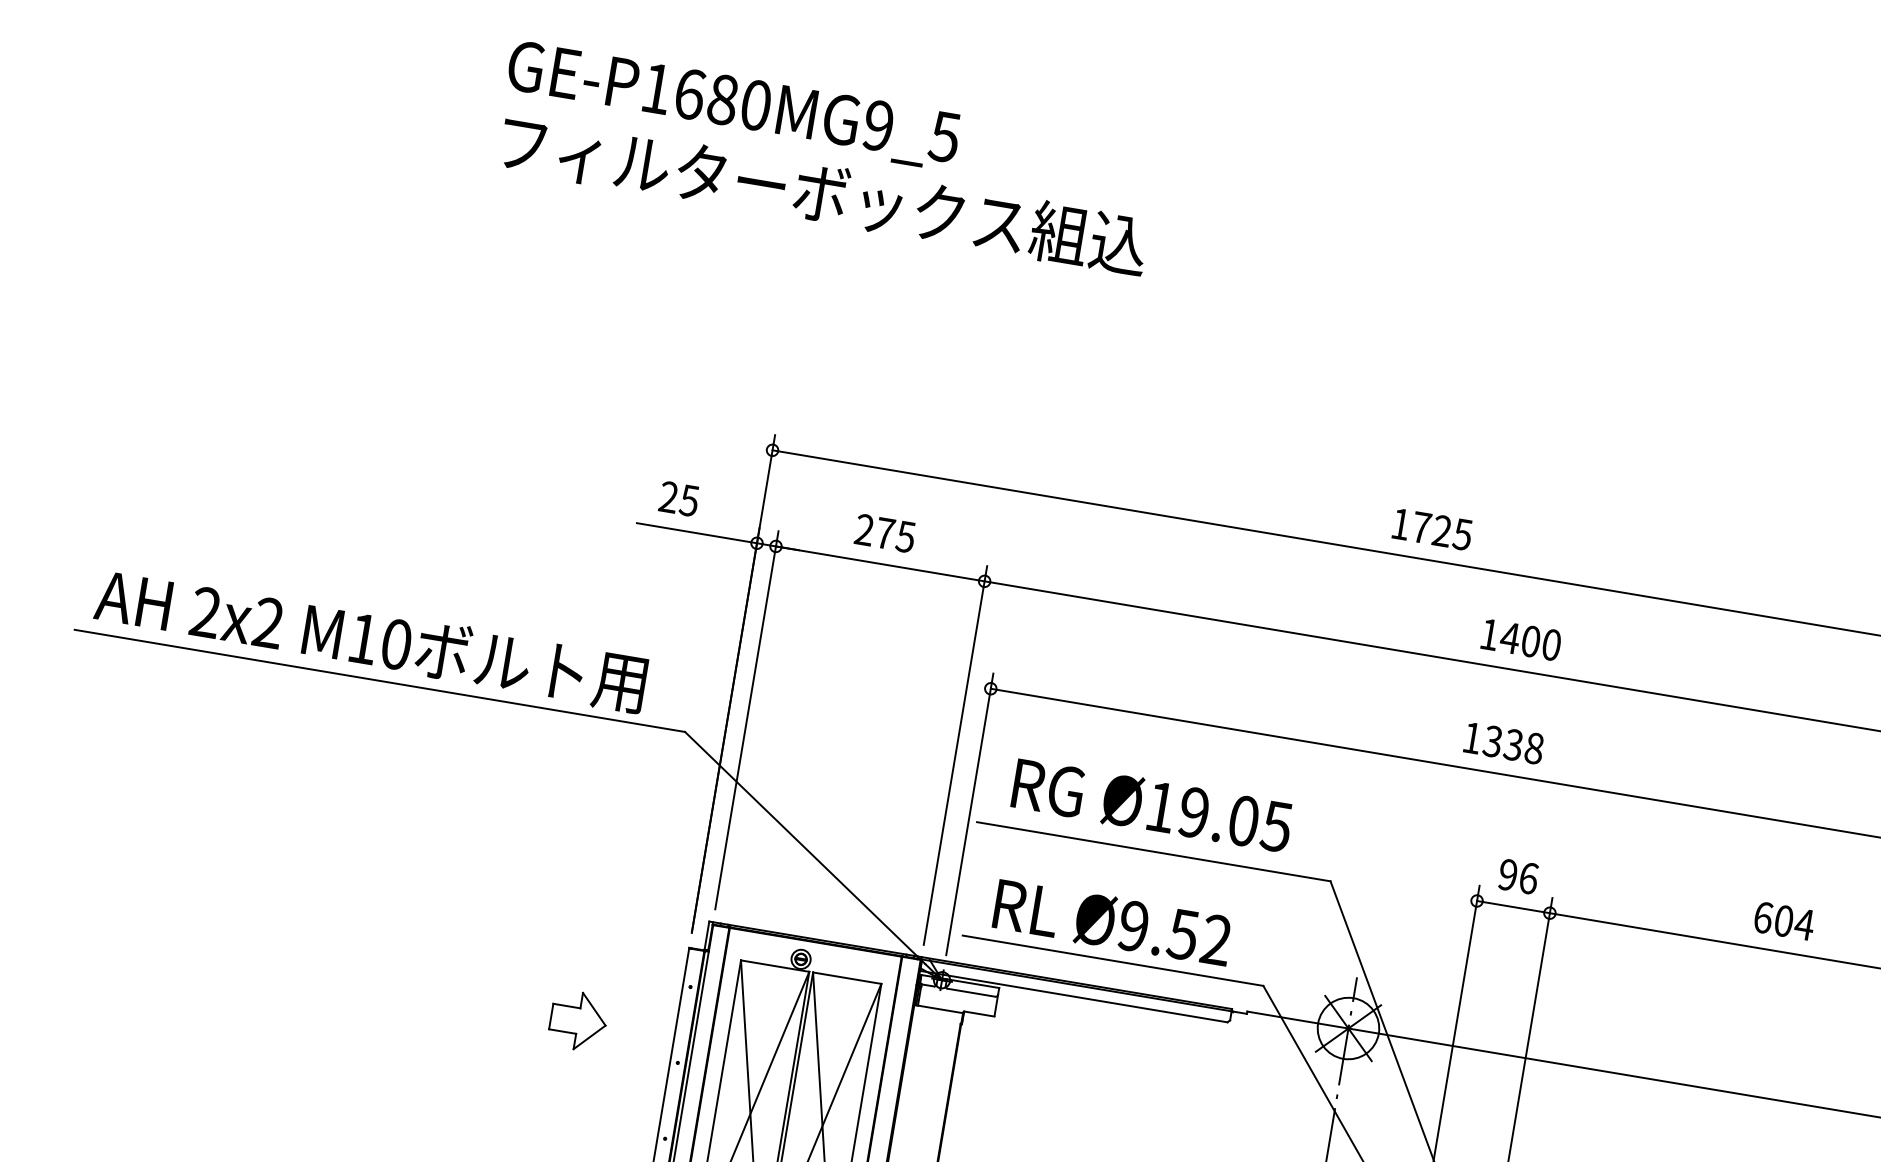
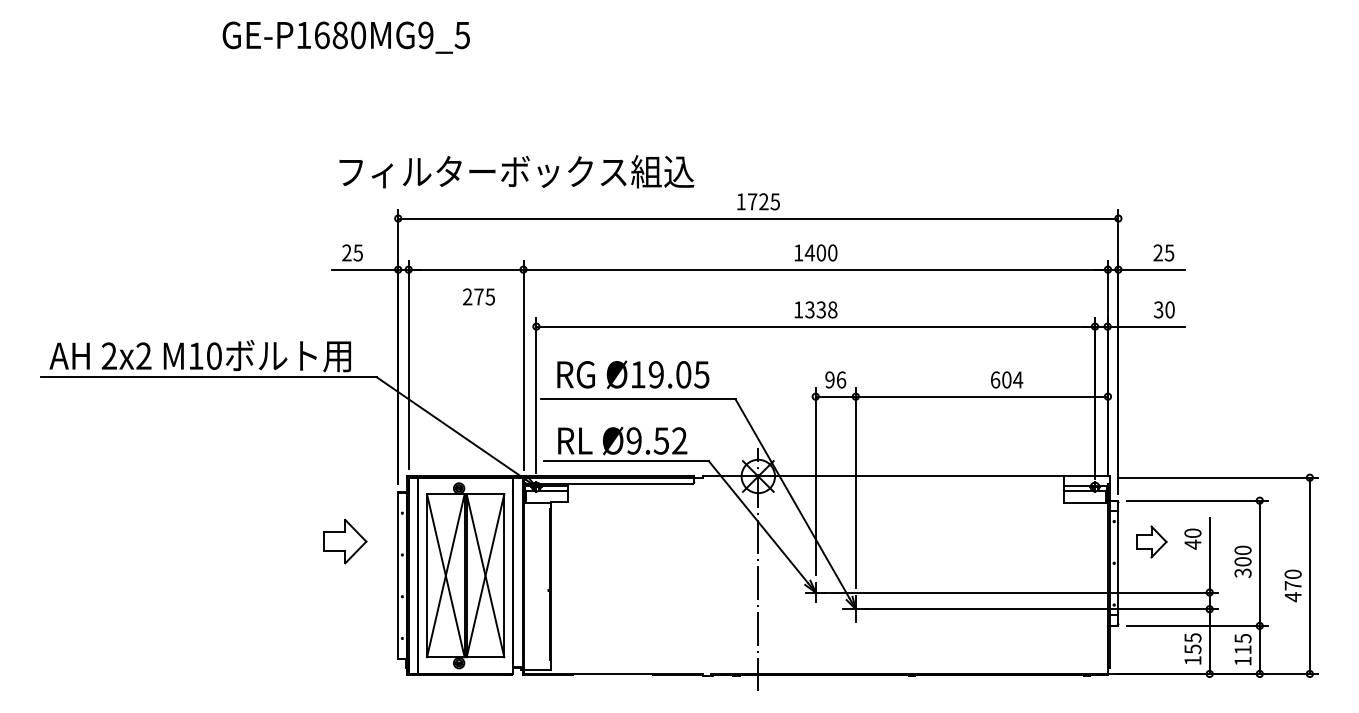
text: (823, 193) -> (516, 171), moved
text: (884, 532) -> (478, 296), moved
text: (1785, 920) -> (1007, 379), moved
part: (578, 1019) -> (345, 540), size x1.4

